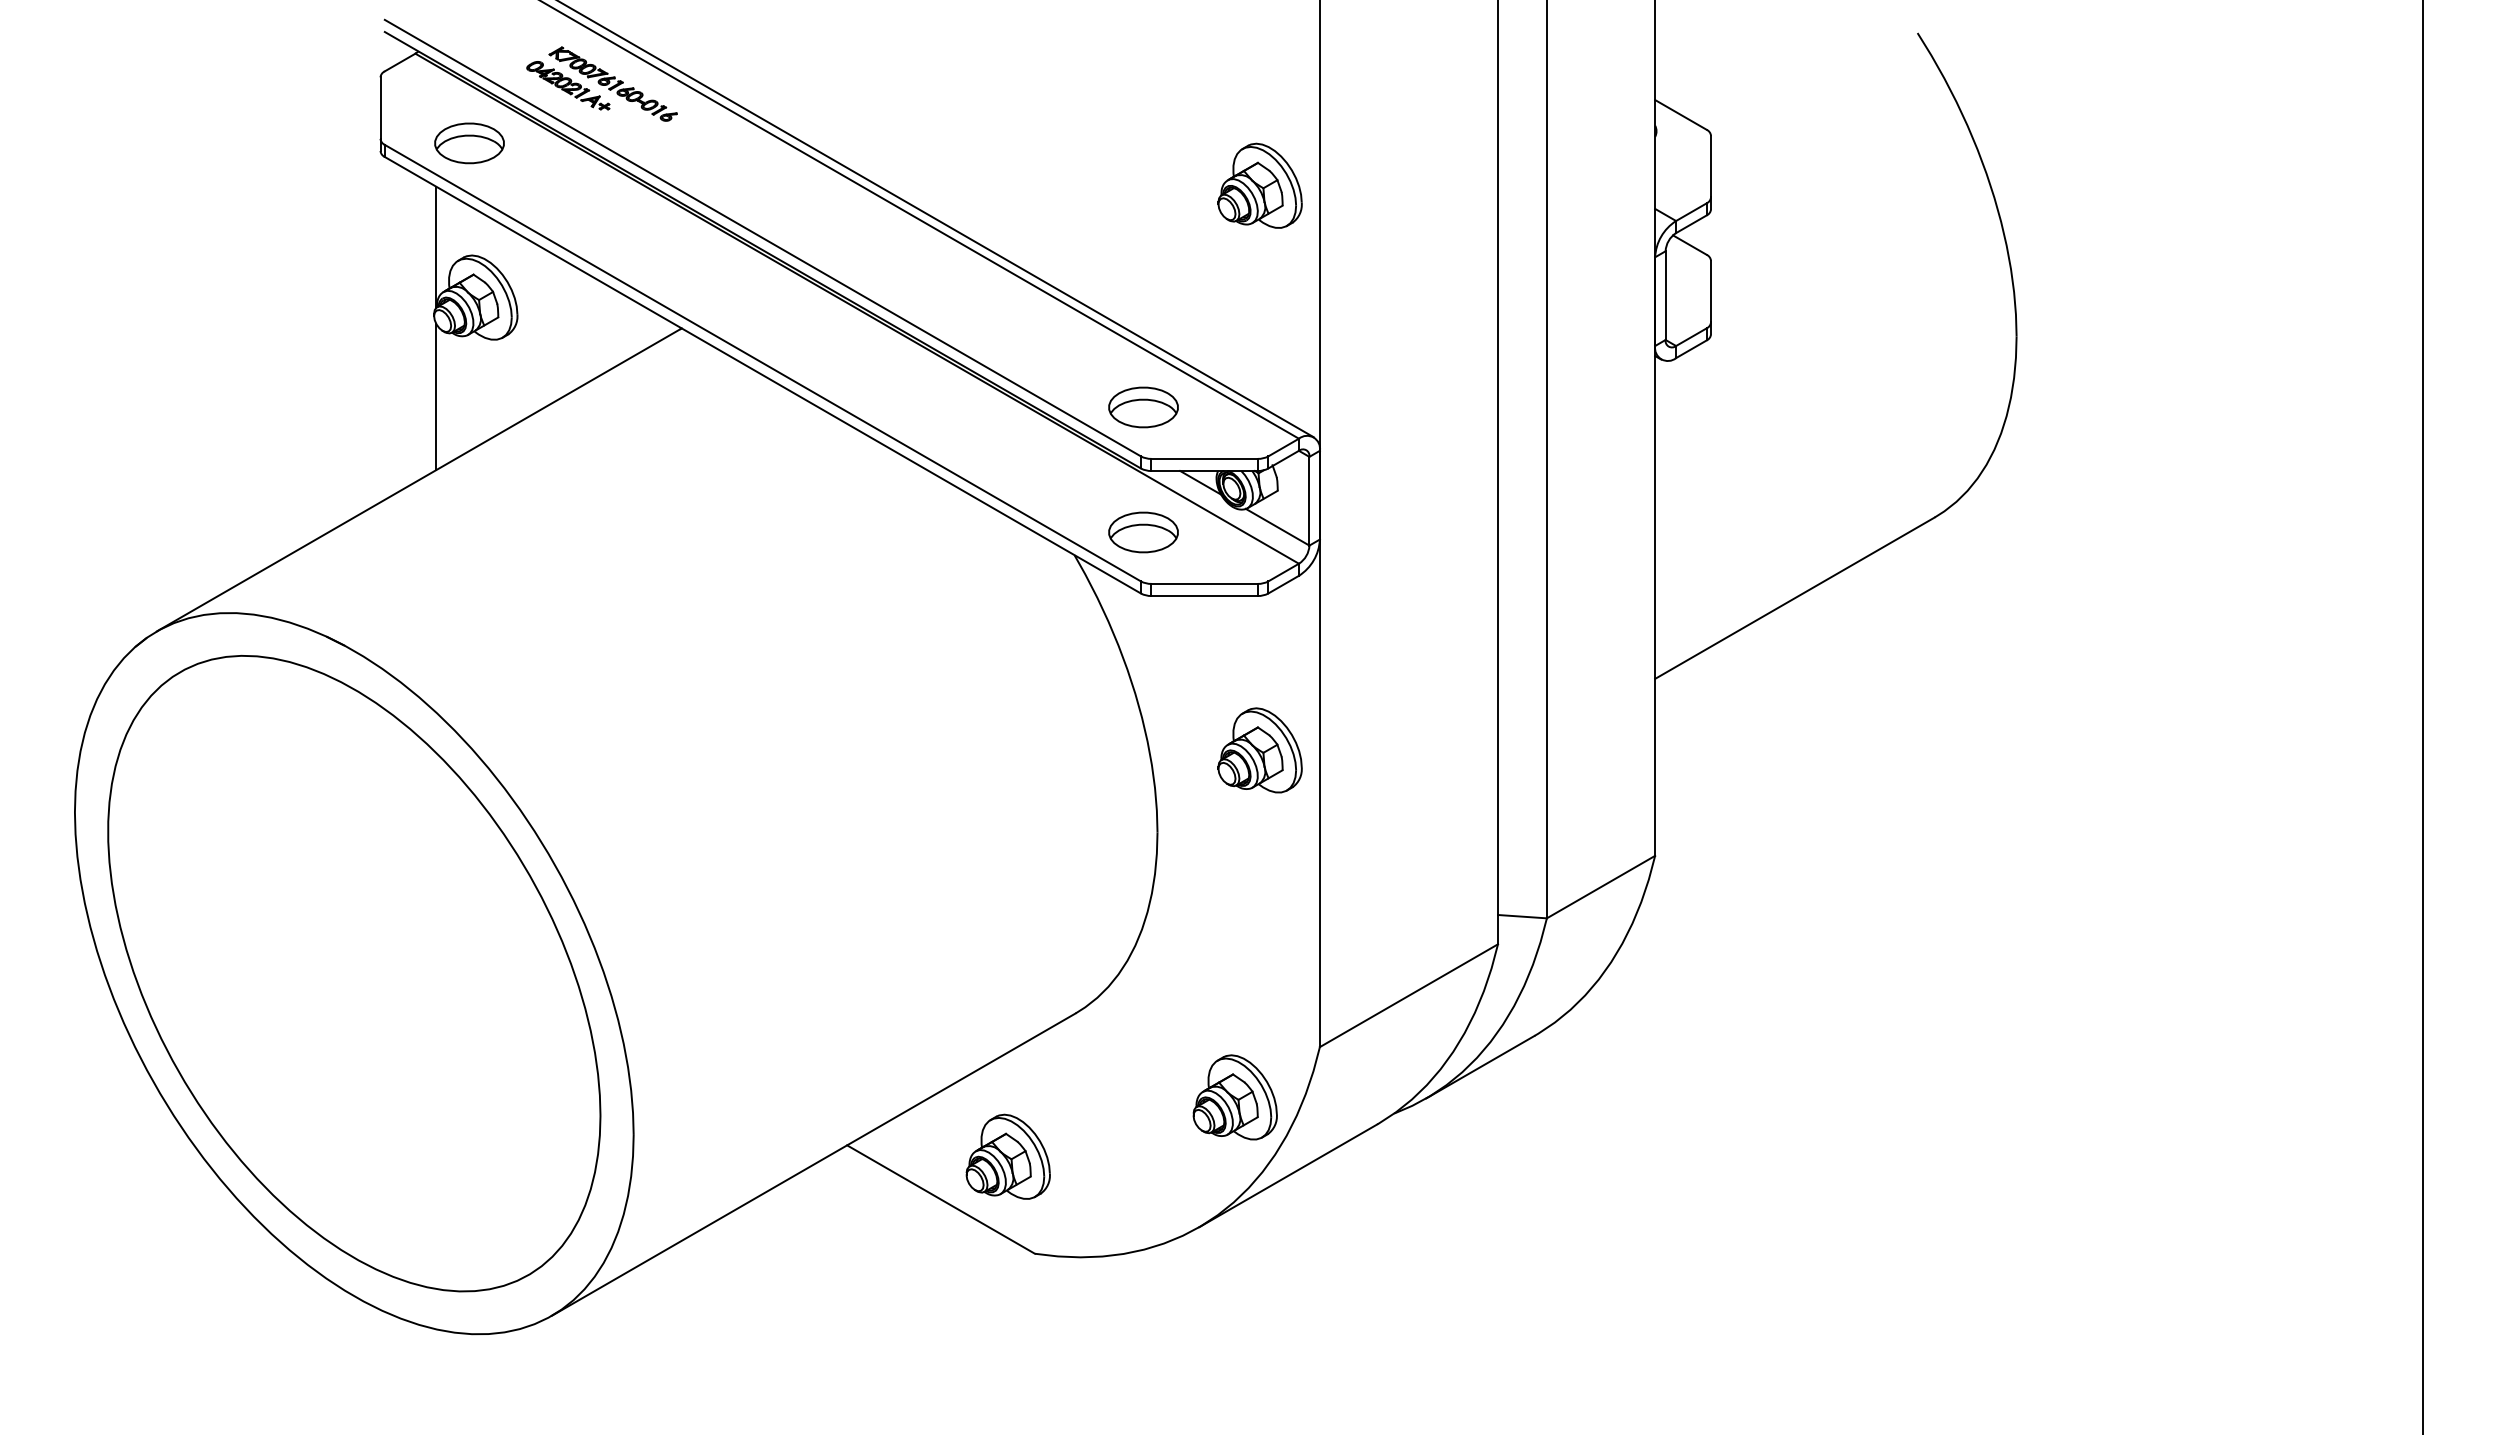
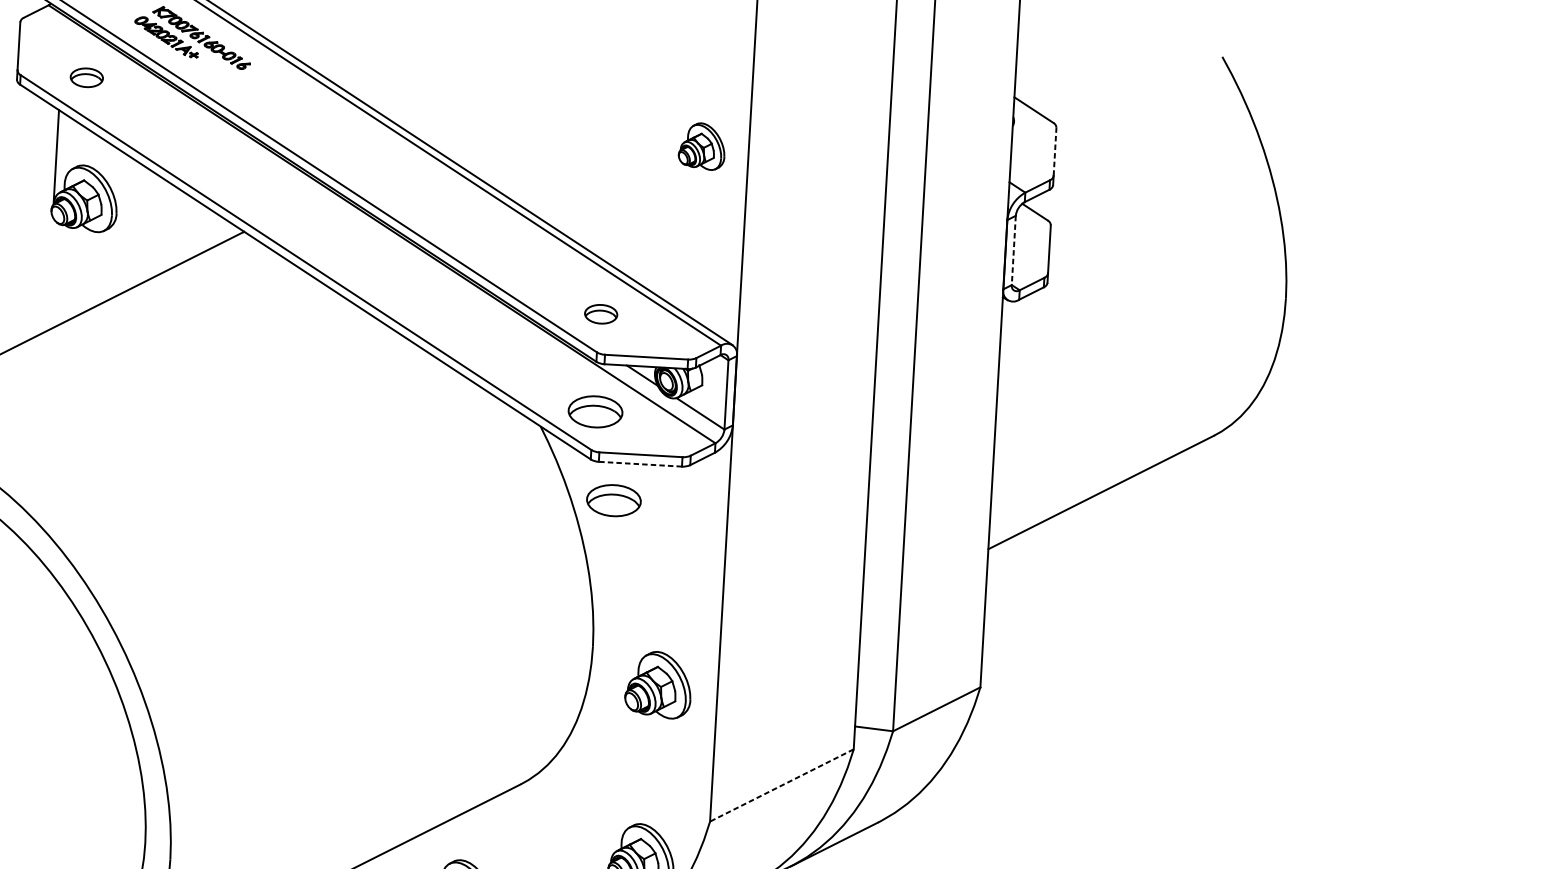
part: (469, 143) -> (86, 77), size x0.6
line: (1711, 166) -> (1055, 151), solid -> dashed
part: (1259, 185) -> (701, 146), size x0.7
line: (1665, 296) -> (1013, 251), solid -> dashed
line: (436, 397) -> (49, 274), removed
part: (1143, 407) -> (601, 314), size x0.6
line: (1204, 596) -> (640, 464), solid -> dashed
part: (1173, 644) -> (613, 500), added
part: (1259, 750) -> (658, 684), moved
line: (1408, 995) -> (781, 785), solid -> dashed

